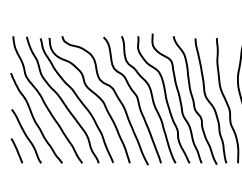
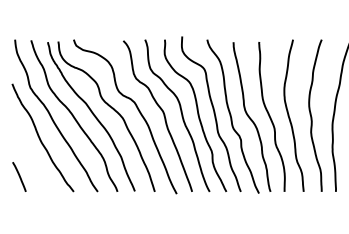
curve: (26, 136) -> (31, 159), removed

